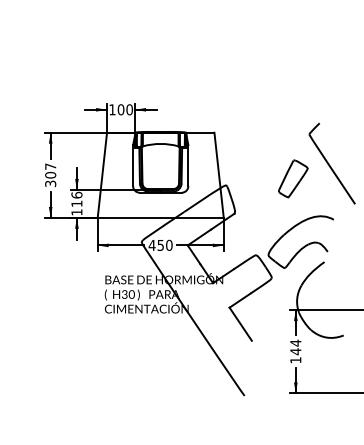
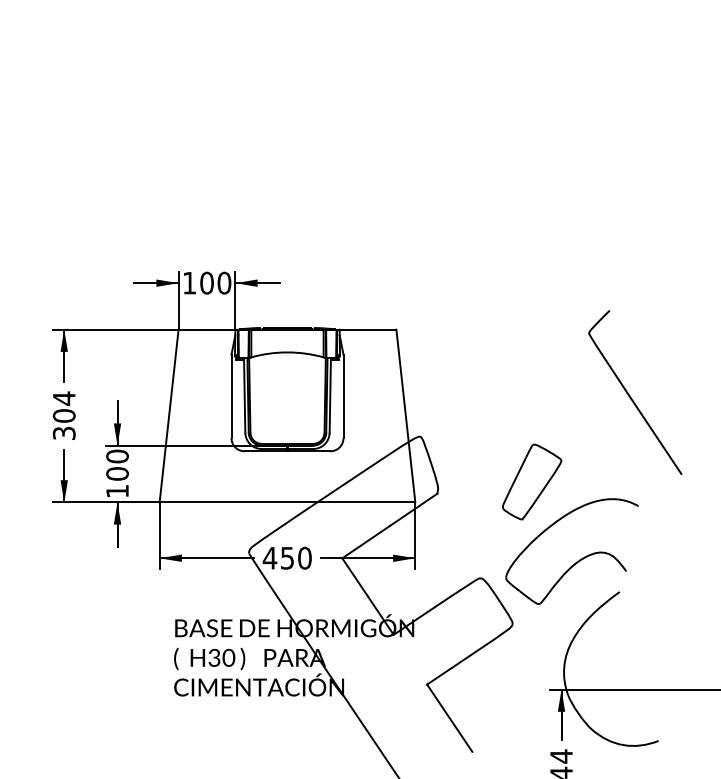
text: (50, 166) -> (63, 398), 307 -> 304
part: (293, 178) -> (532, 481), moved
text: (76, 199) -> (116, 465), 116 -> 100

